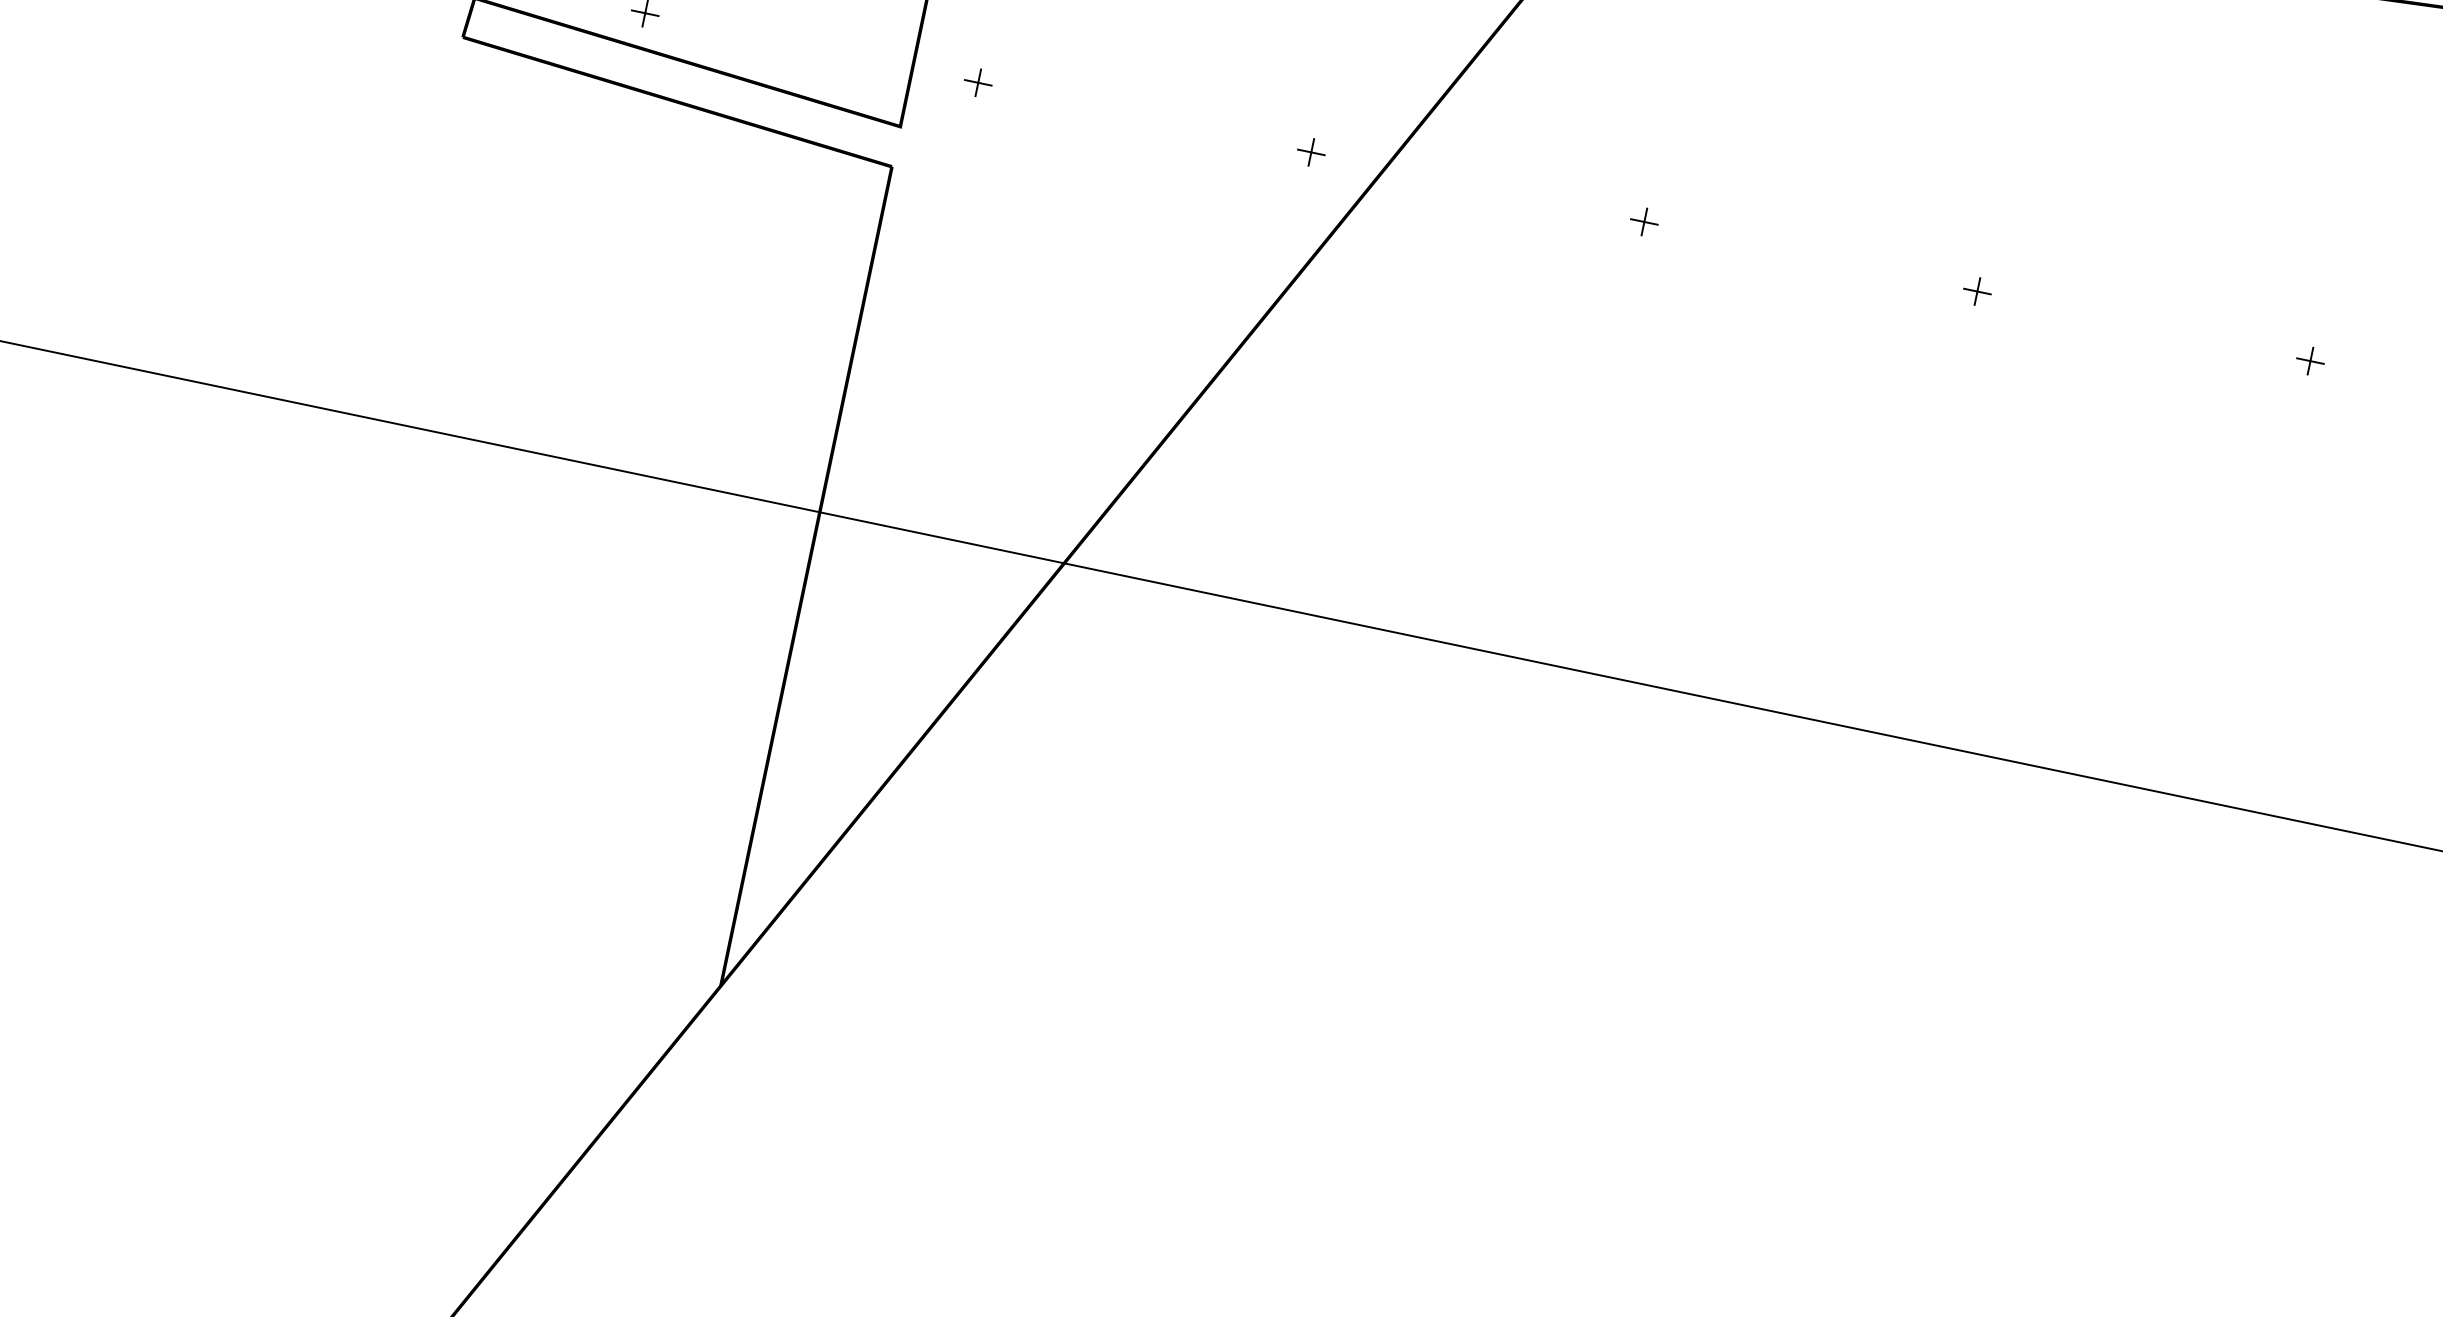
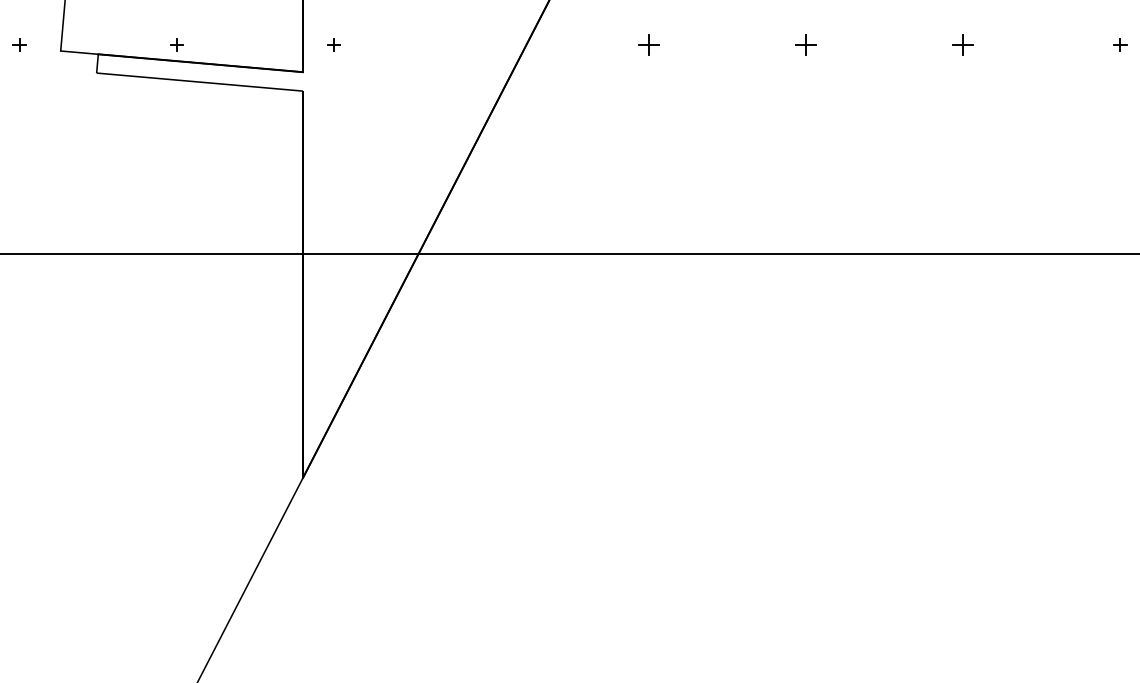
part: (1311, 151) -> (491, 44), removed
part: (1644, 220) -> (648, 44), size x1.6
part: (1976, 290) -> (805, 44), size x1.6
part: (2309, 359) -> (962, 44), size x1.6

